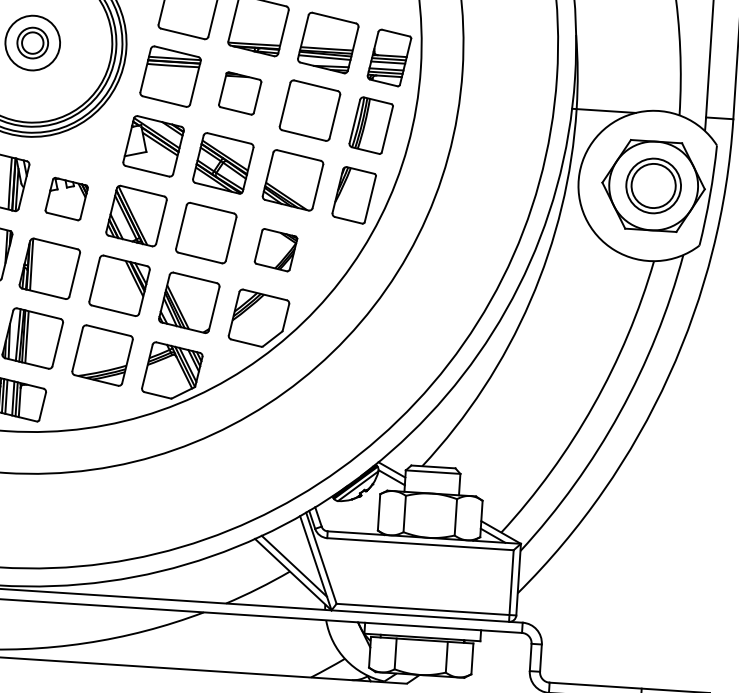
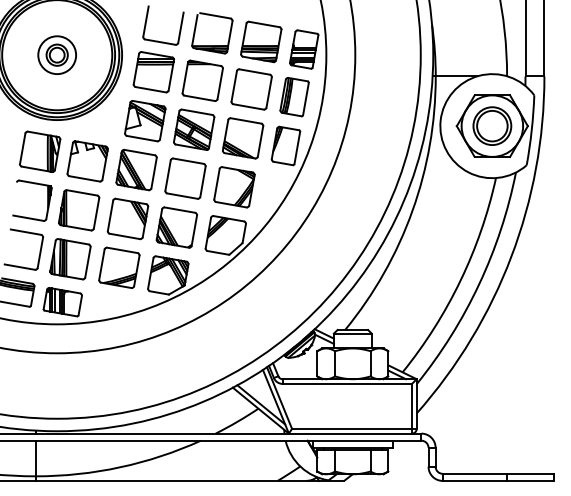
part: (239, 93) -> (202, 80), size x1.43
part: (66, 199) -> (87, 161), size x1.43
part: (276, 250) -> (234, 187), size x1.43

